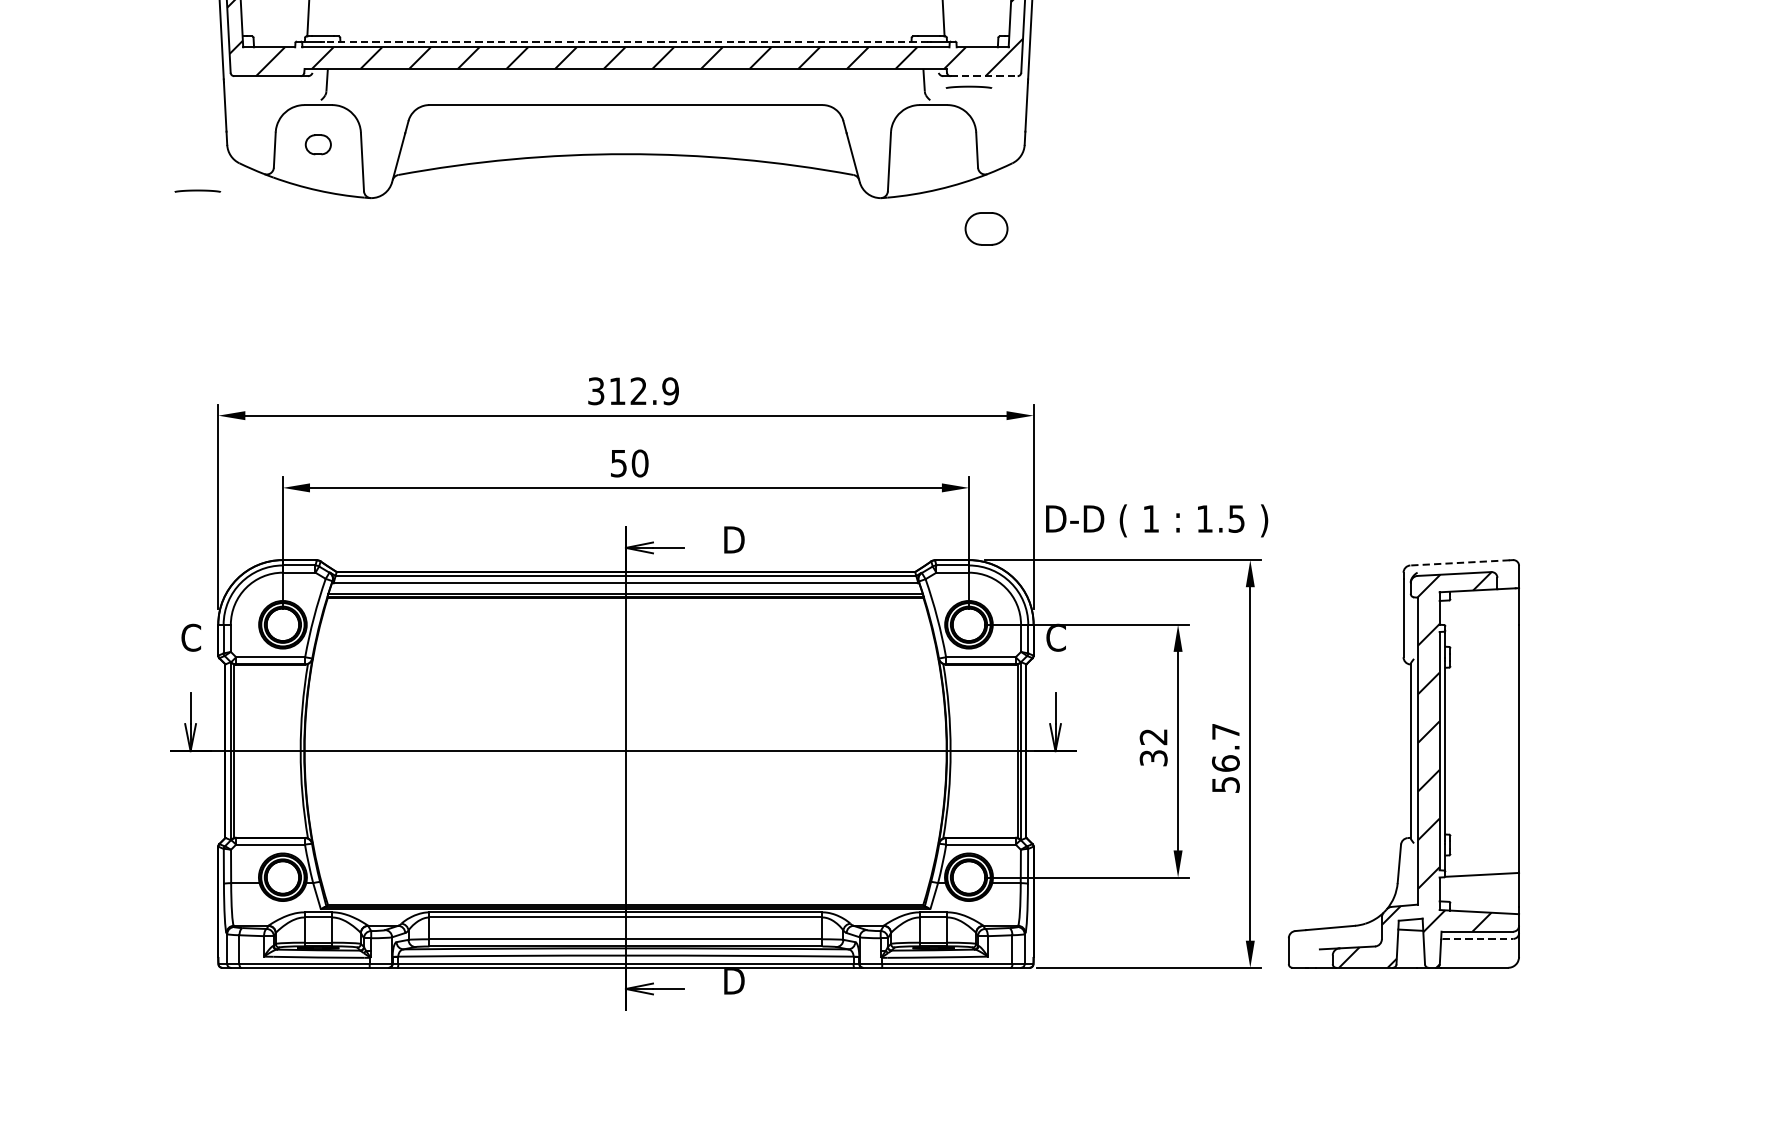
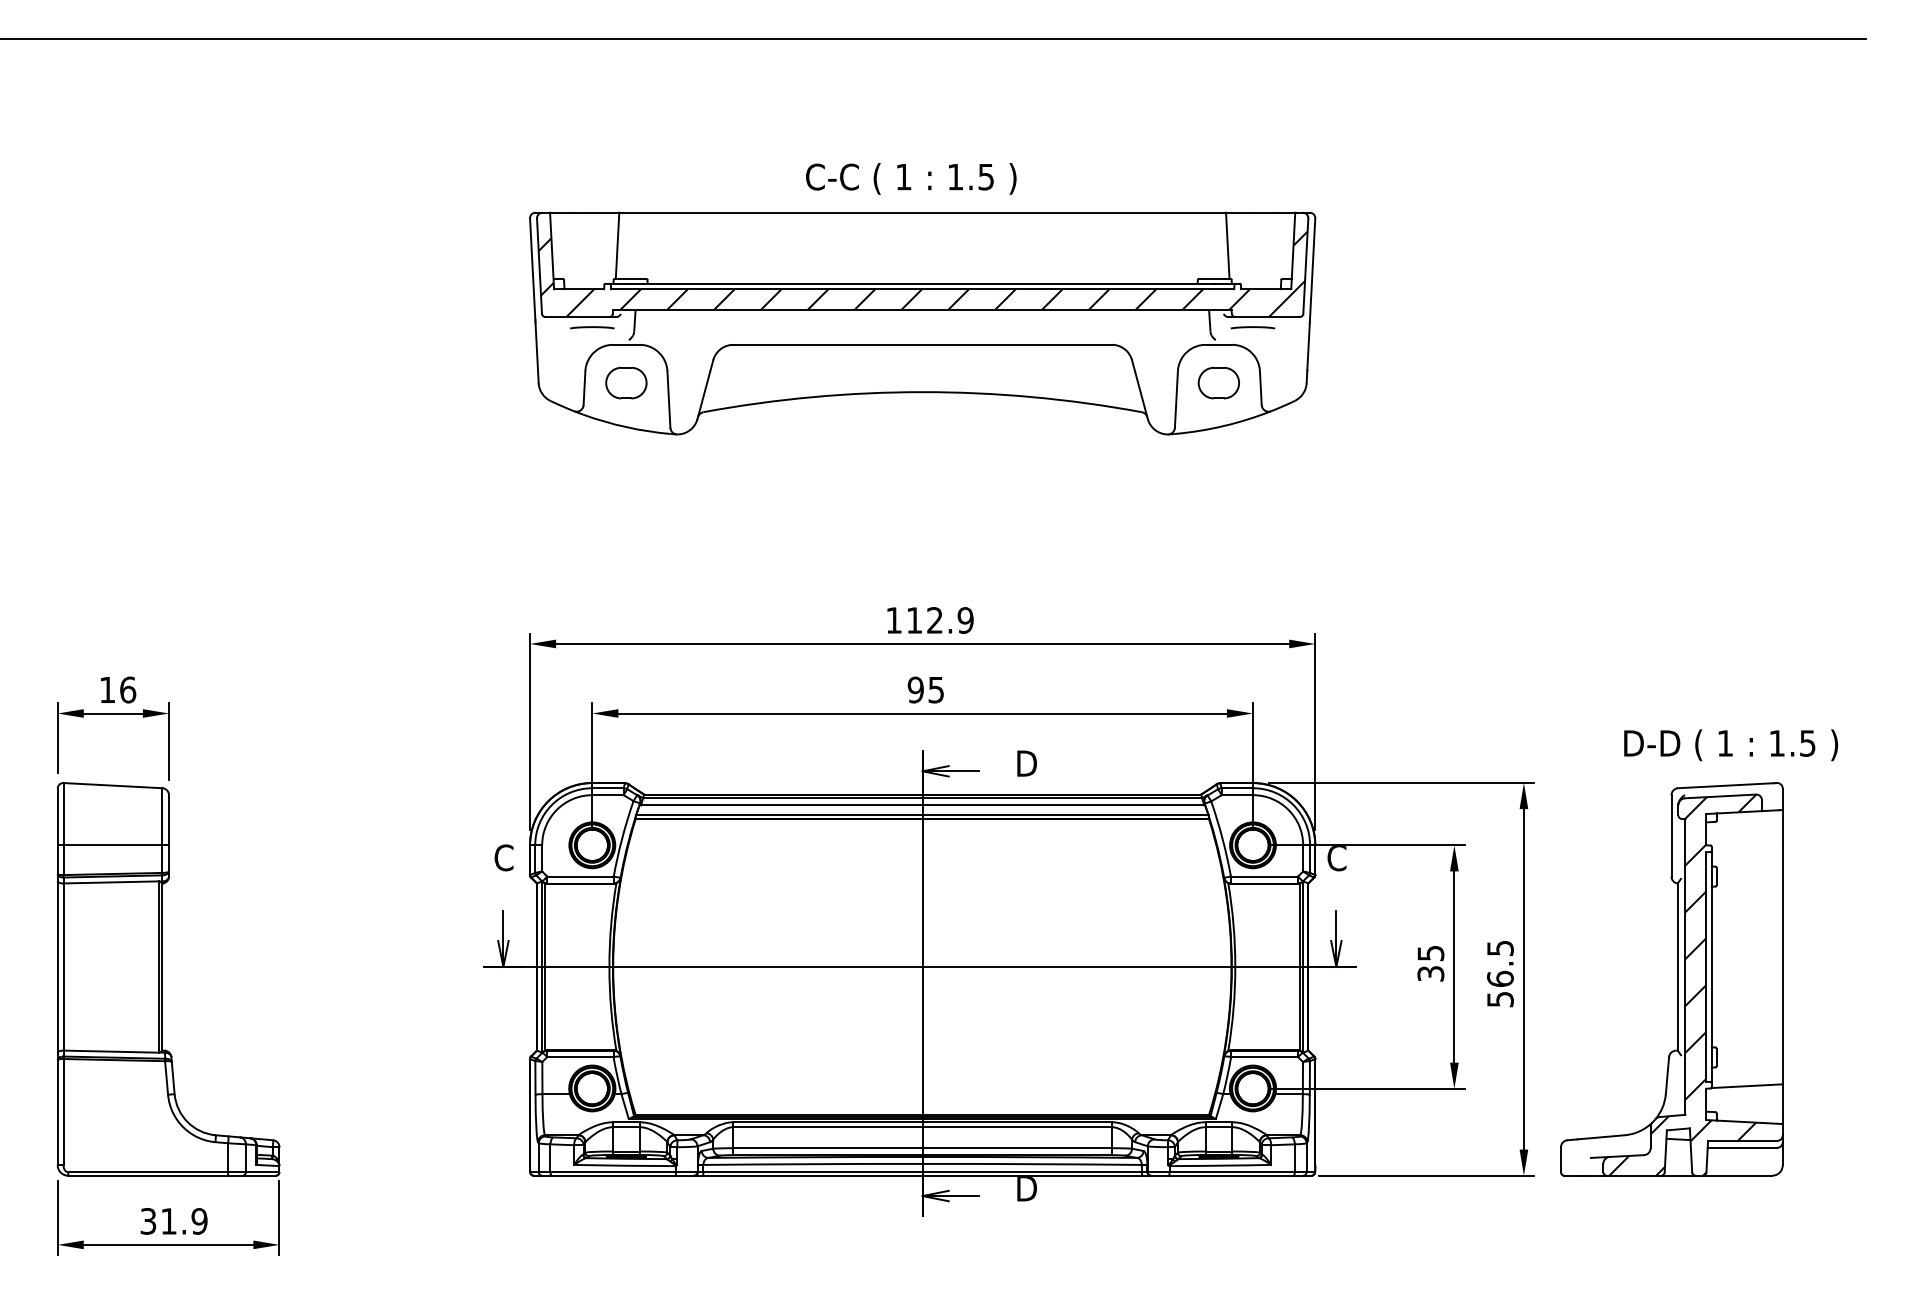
line: (625, 41) -> (922, 283), dashed -> solid
line: (985, 76) -> (1268, 317), dashed -> solid
part: (318, 144) -> (626, 382), size x1.67
line: (197, 190) -> (592, 327), moved
part: (986, 228) -> (1218, 382), moved
text: (595, 391) -> (893, 620), 312.9 -> 112.9
text: (628, 462) -> (925, 689), 50 -> 95
text: (1157, 521) -> (1731, 745), moved
line: (1459, 562) -> (1725, 785), dashed -> solid
text: (1225, 730) -> (1500, 947), 56.7 -> 56.5
text: (1153, 737) -> (1430, 953), 32 -> 35
line: (1478, 938) -> (1743, 1147), dashed -> solid

